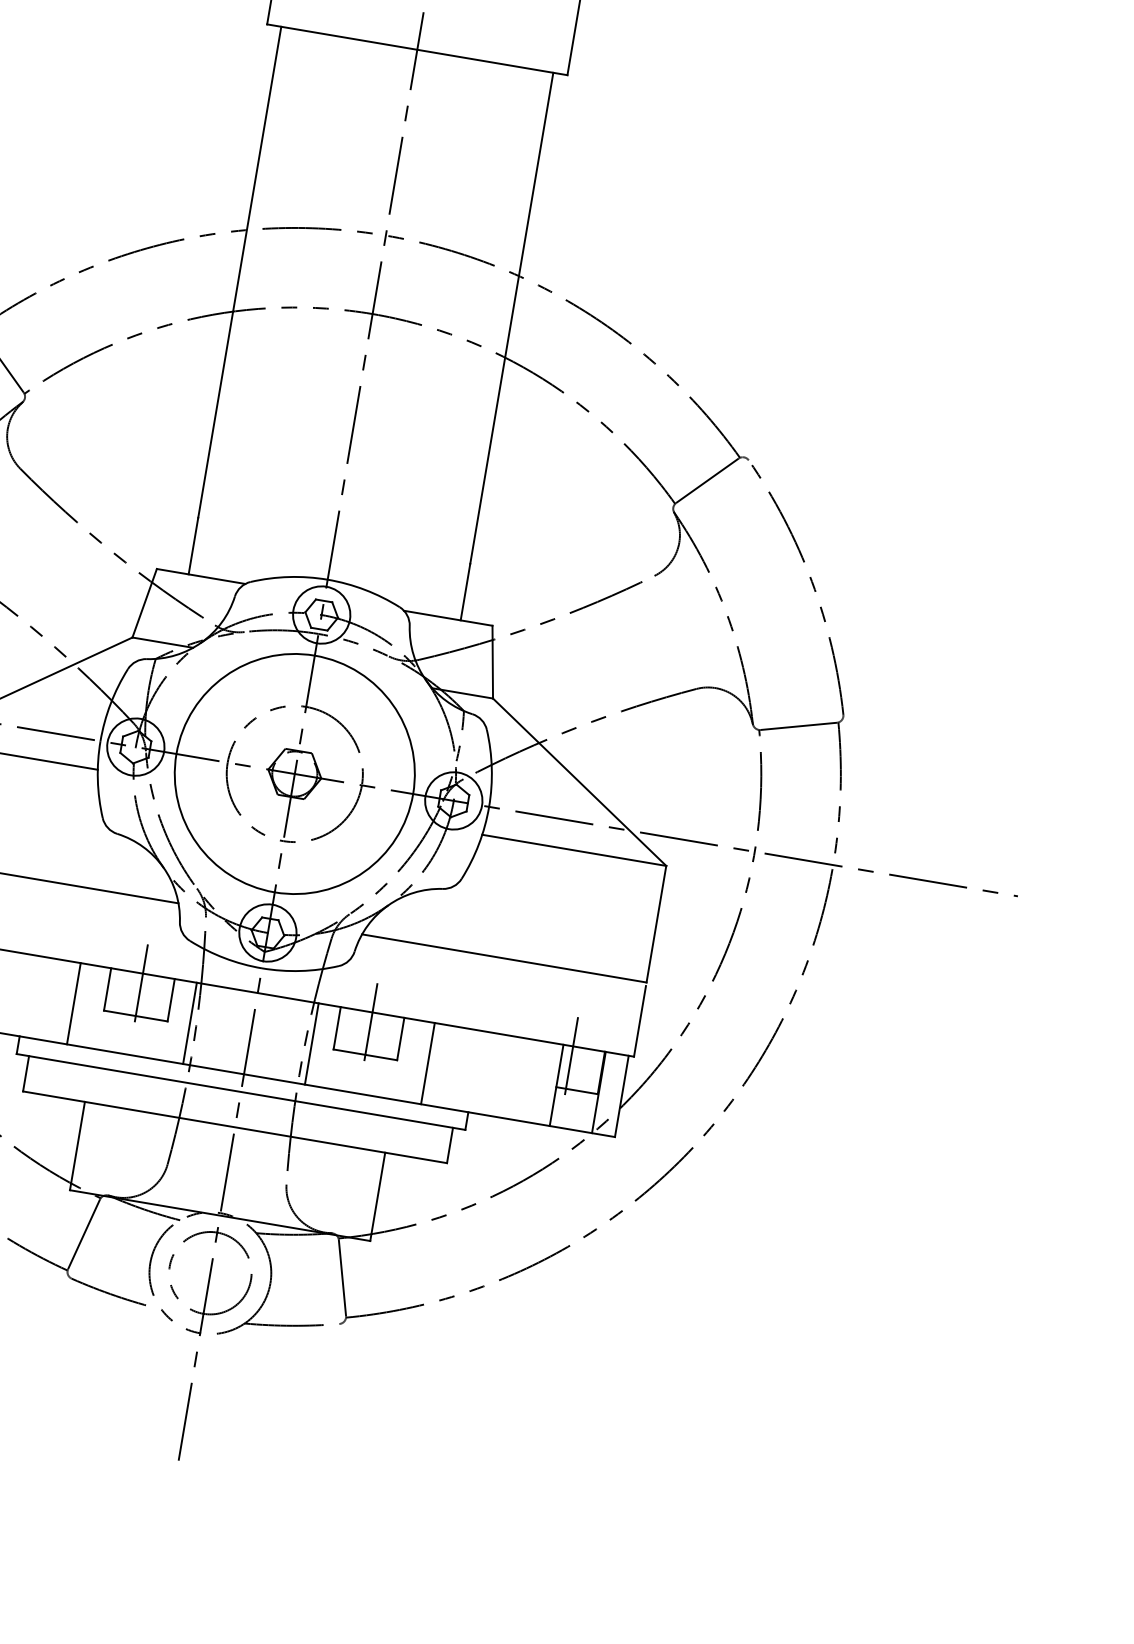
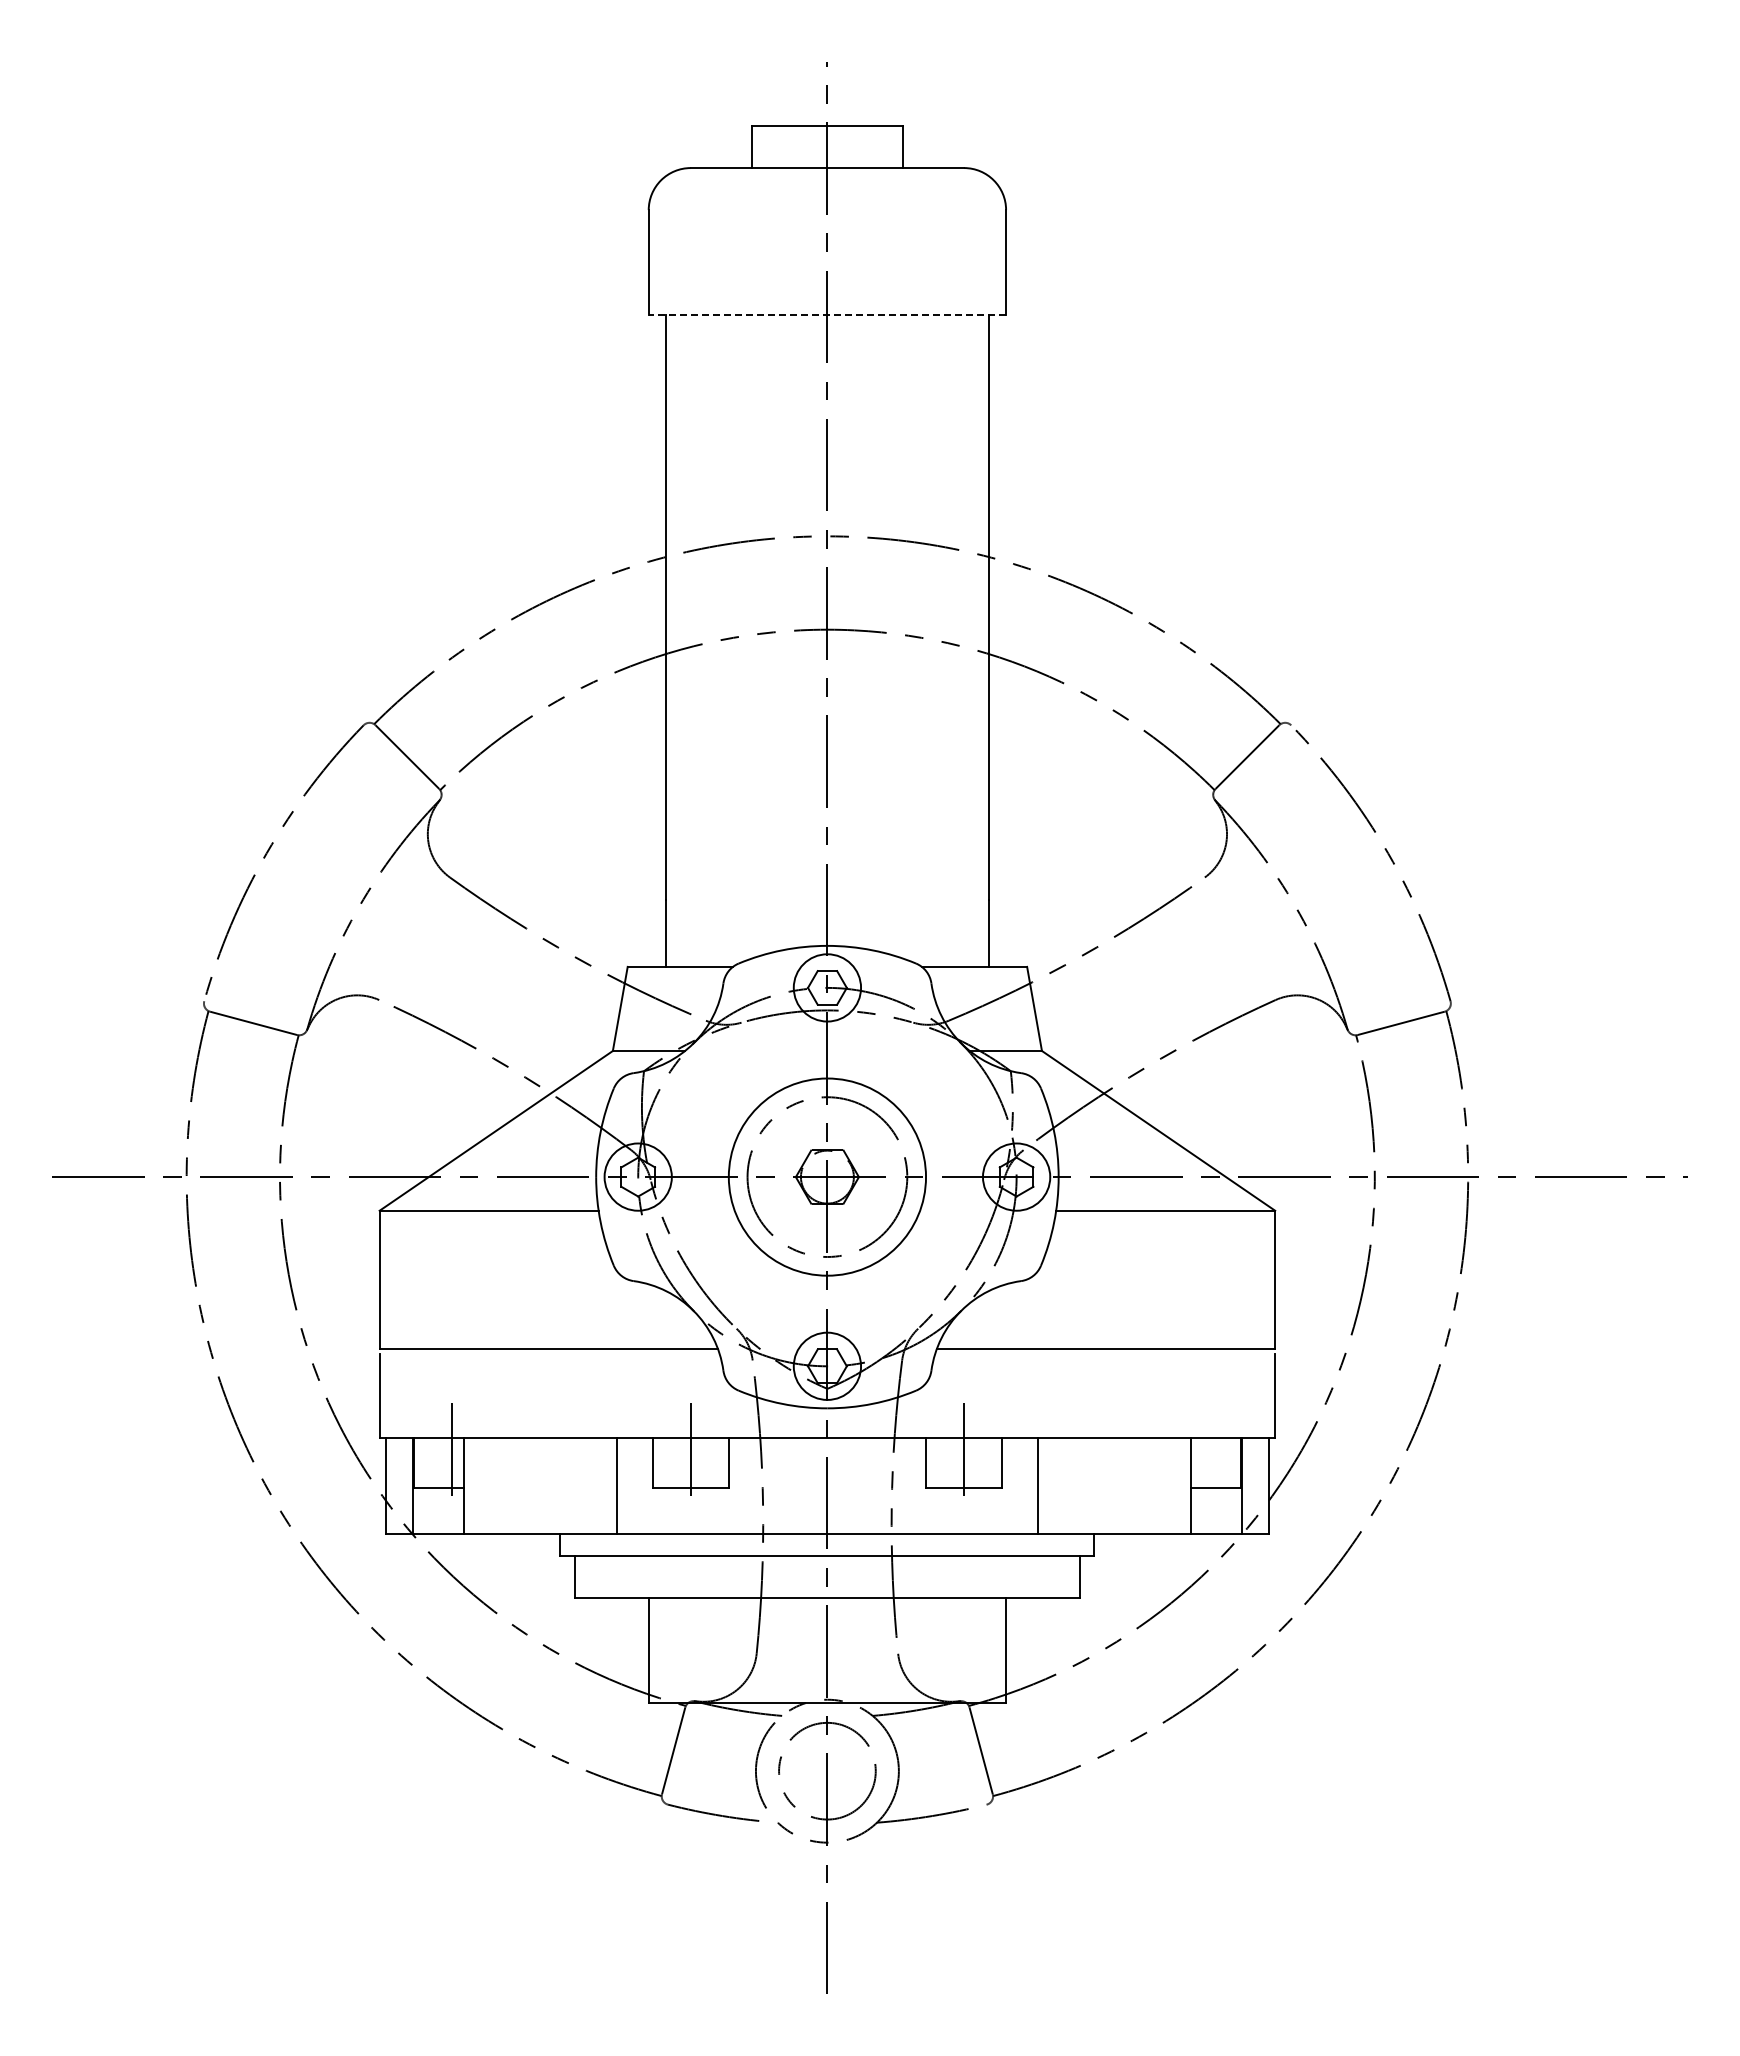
line: (417, 50) -> (827, 315), solid -> dashed
circle: (294, 773) -> (827, 1176), size x0.7
line: (189, 1022) -> (754, 1485), removed
line: (311, 1043) -> (899, 1485), removed
line: (570, 1058) -> (1202, 1452), removed

